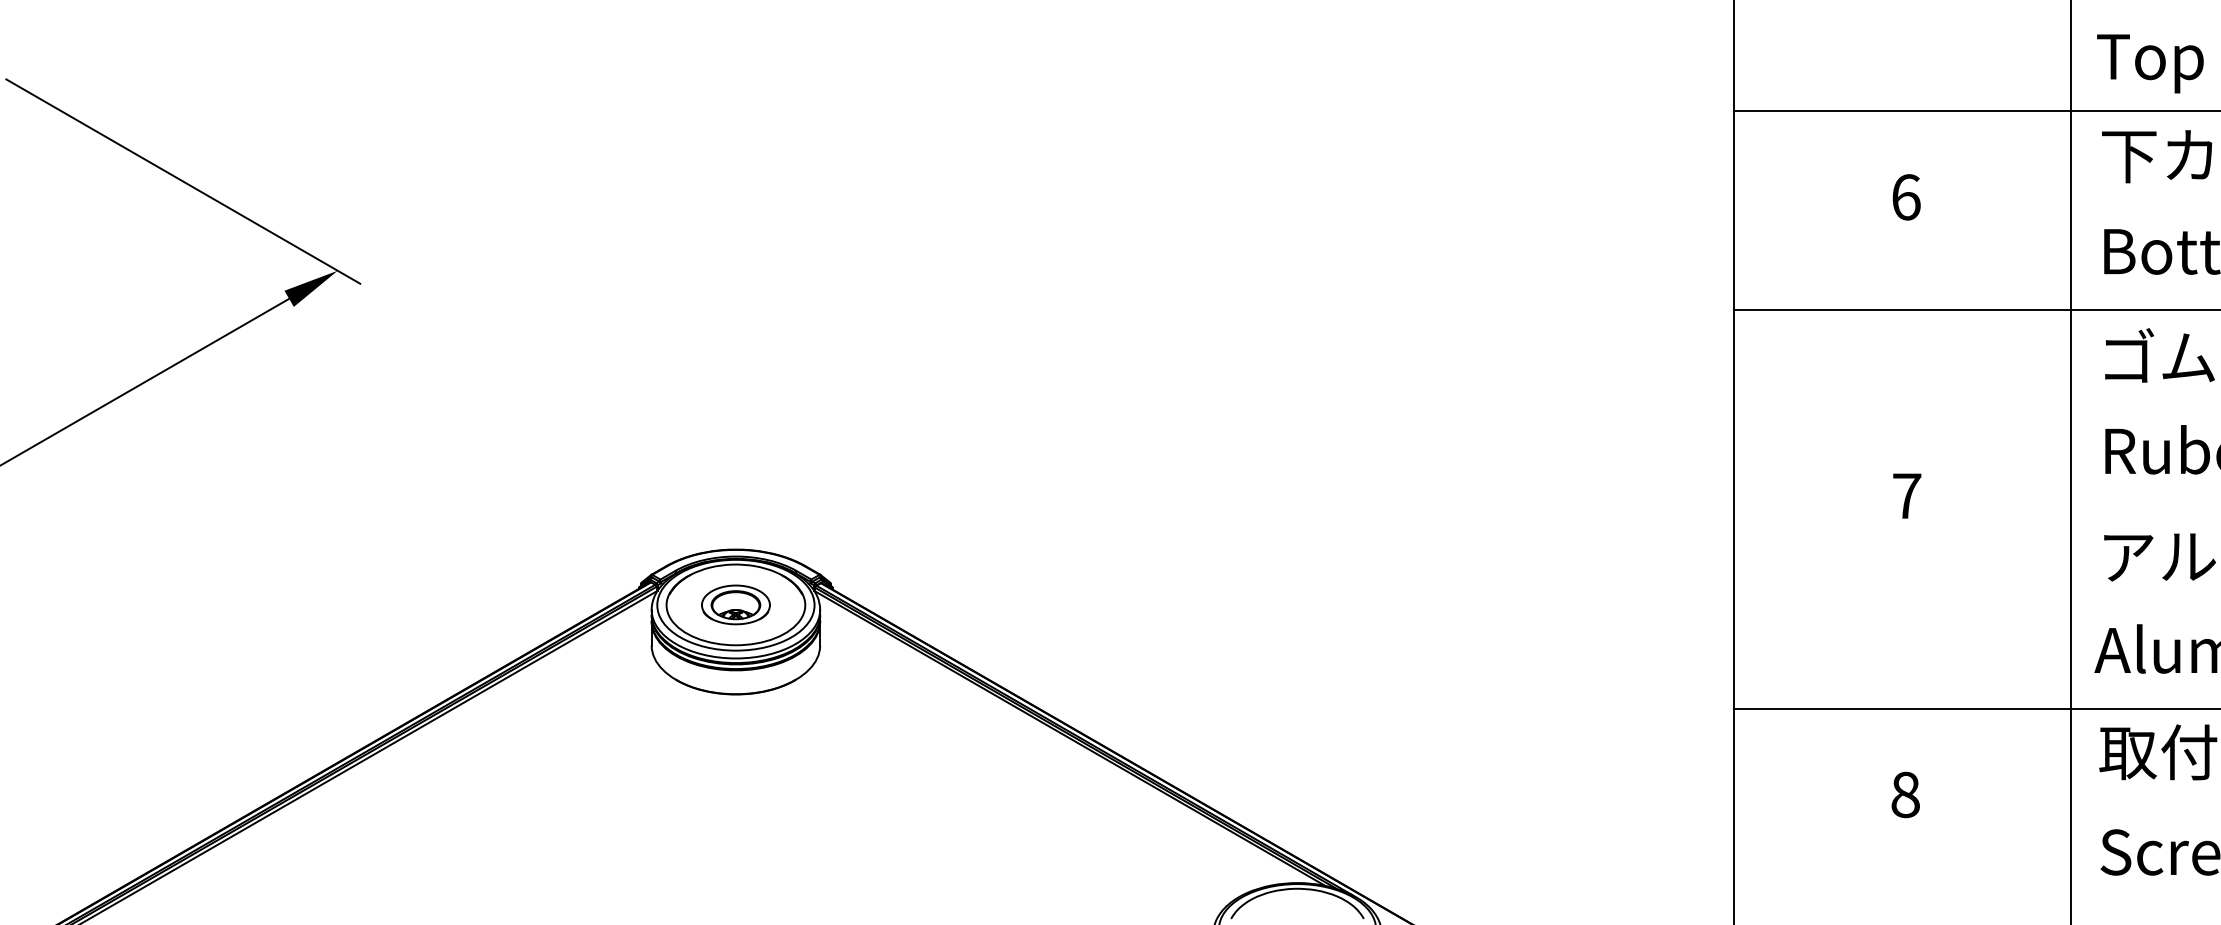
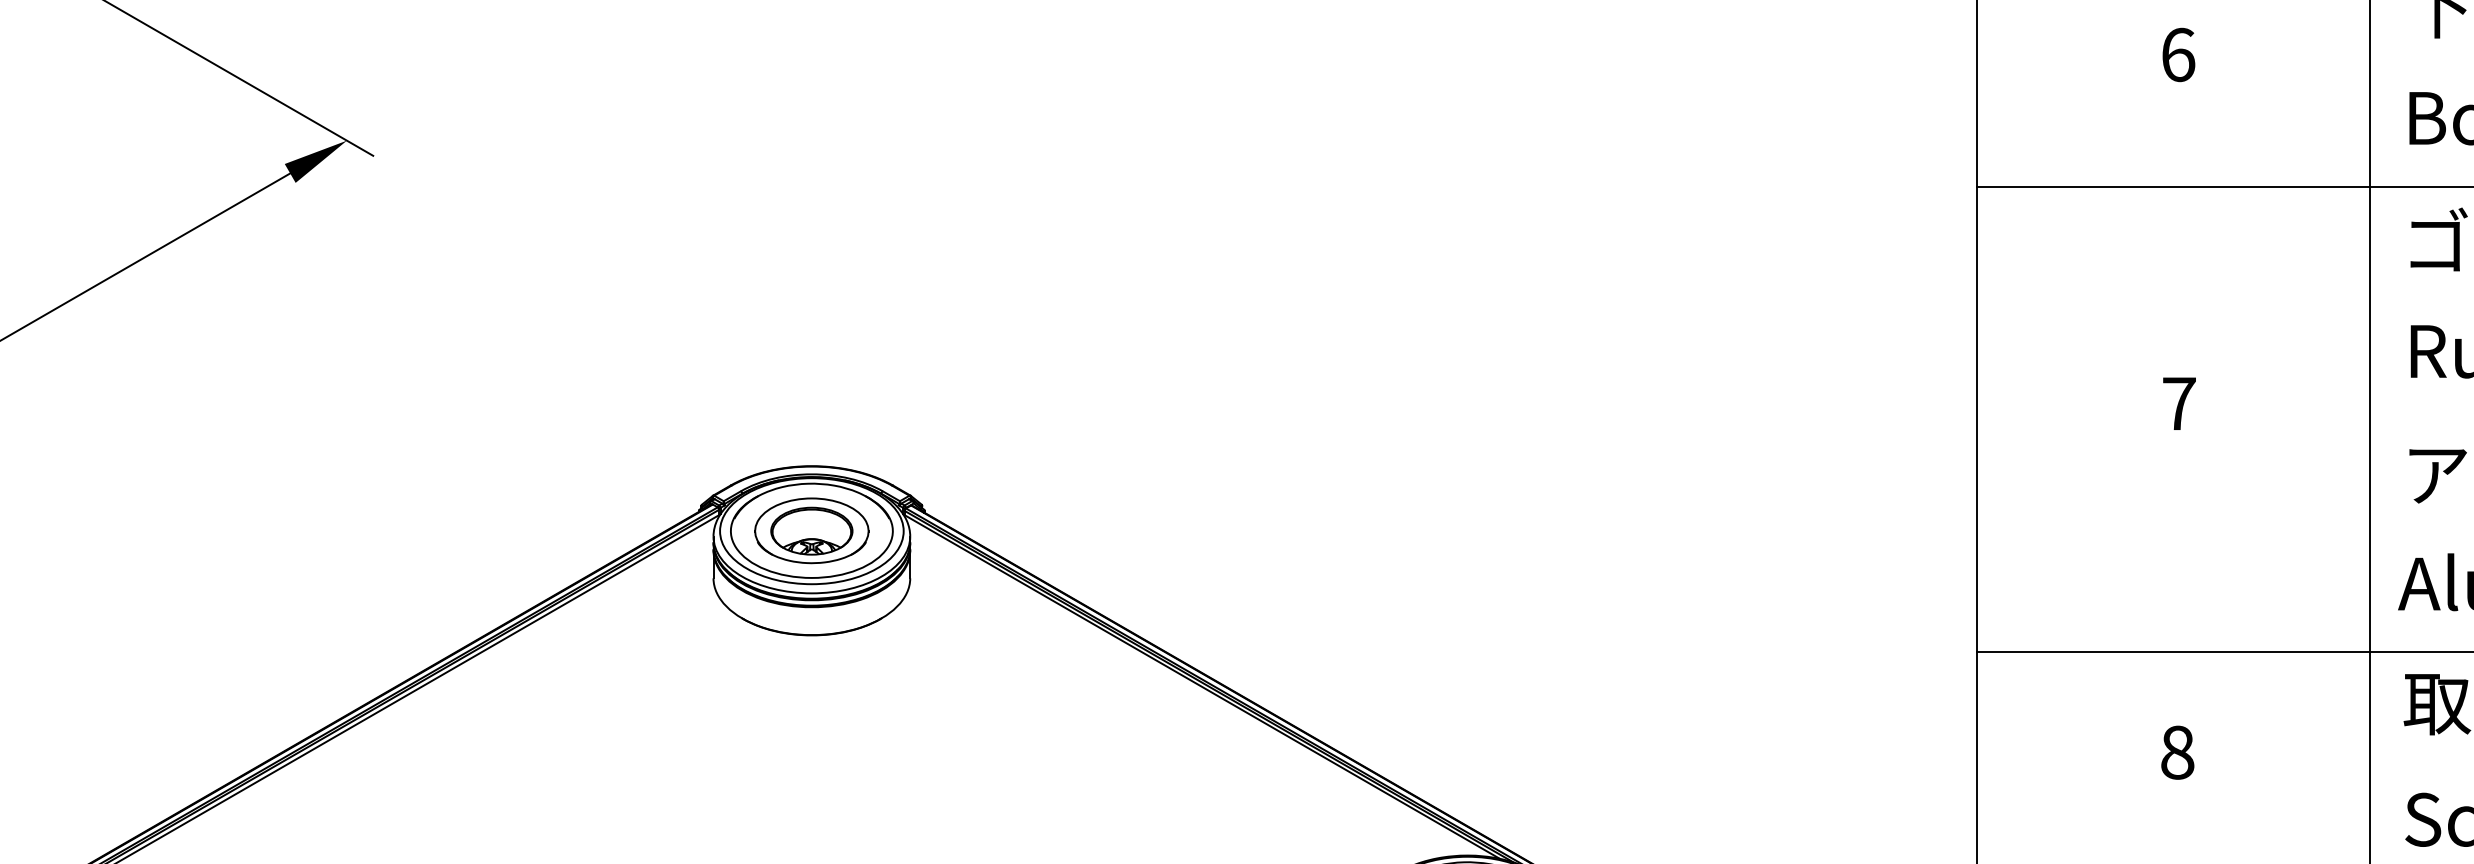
part: (735, 604) -> (811, 530), size x1.43

